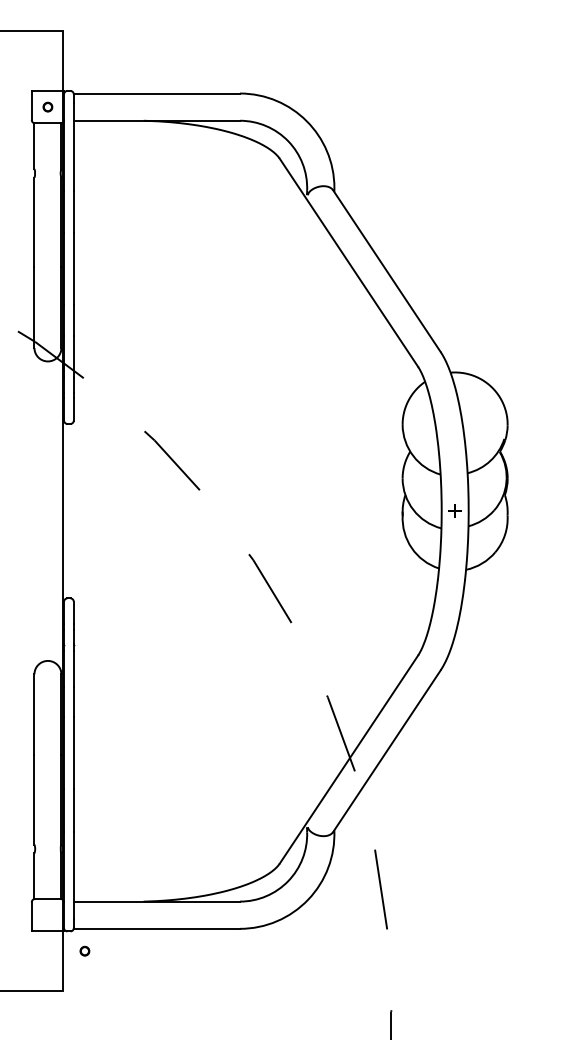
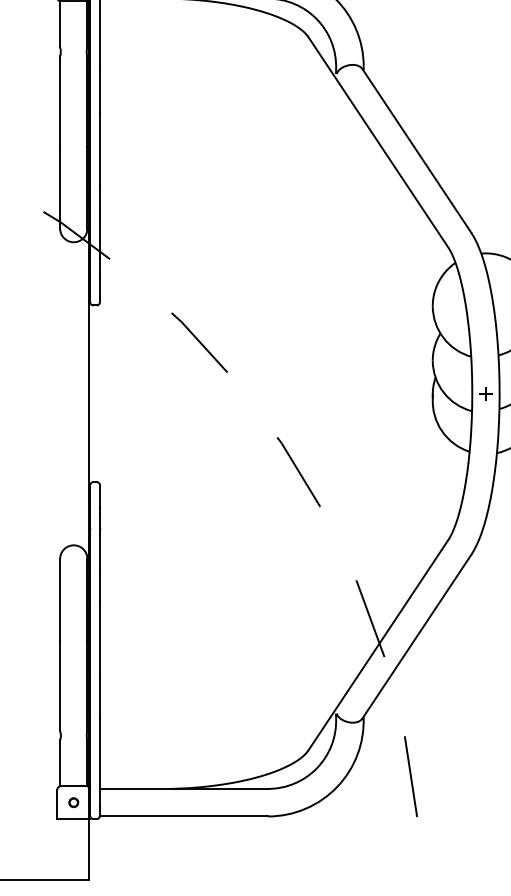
part: (84, 950) -> (73, 801), moved

